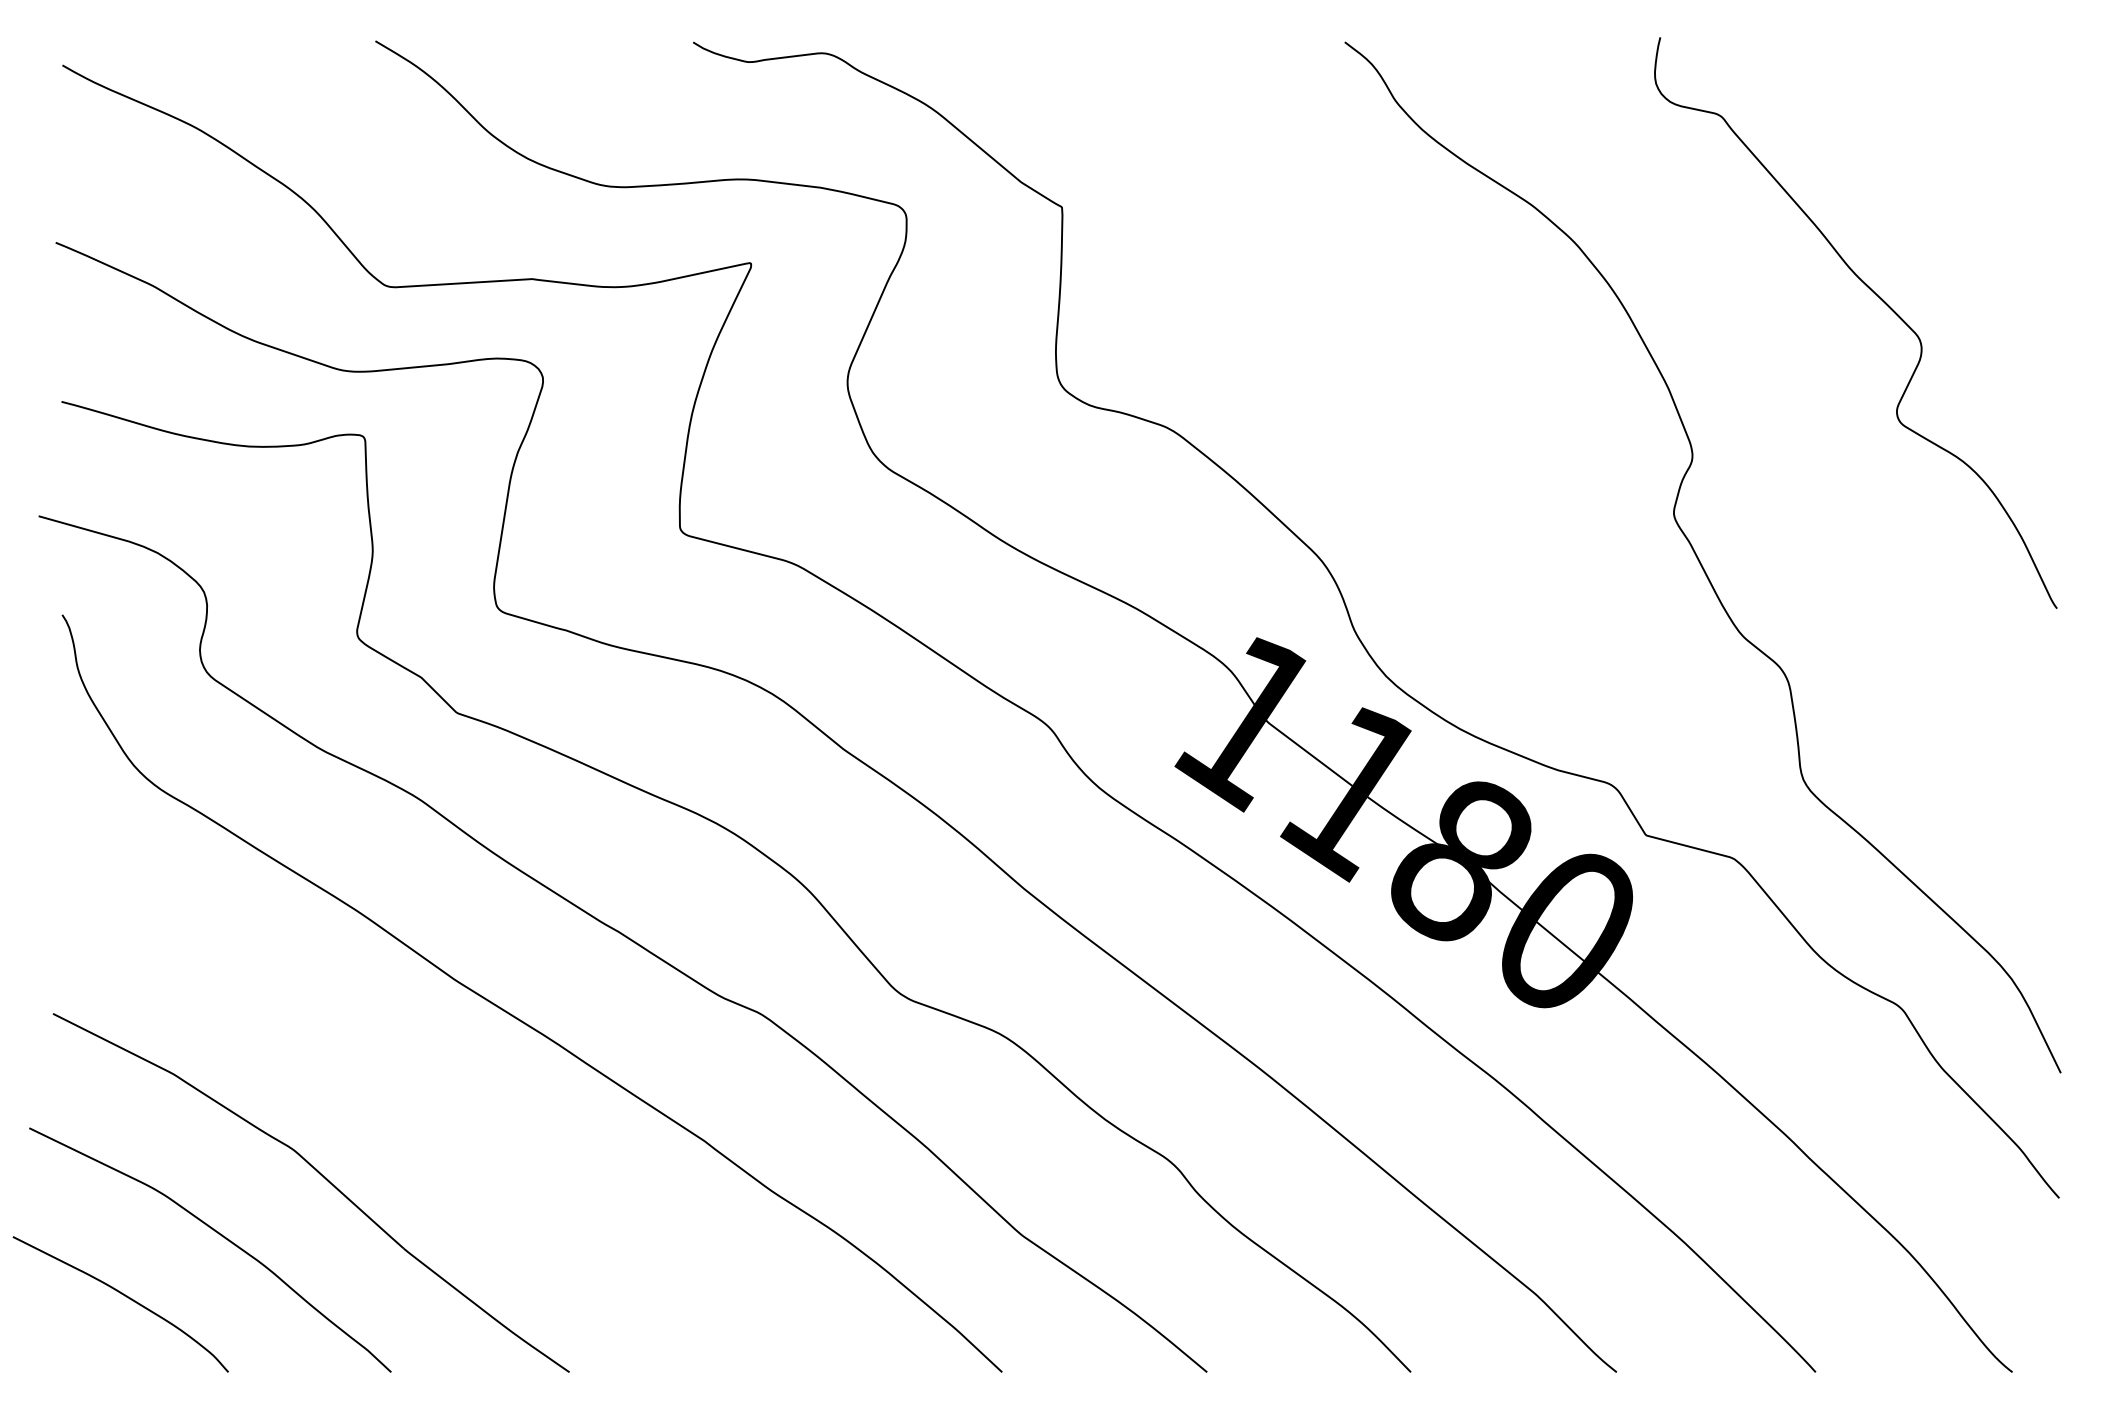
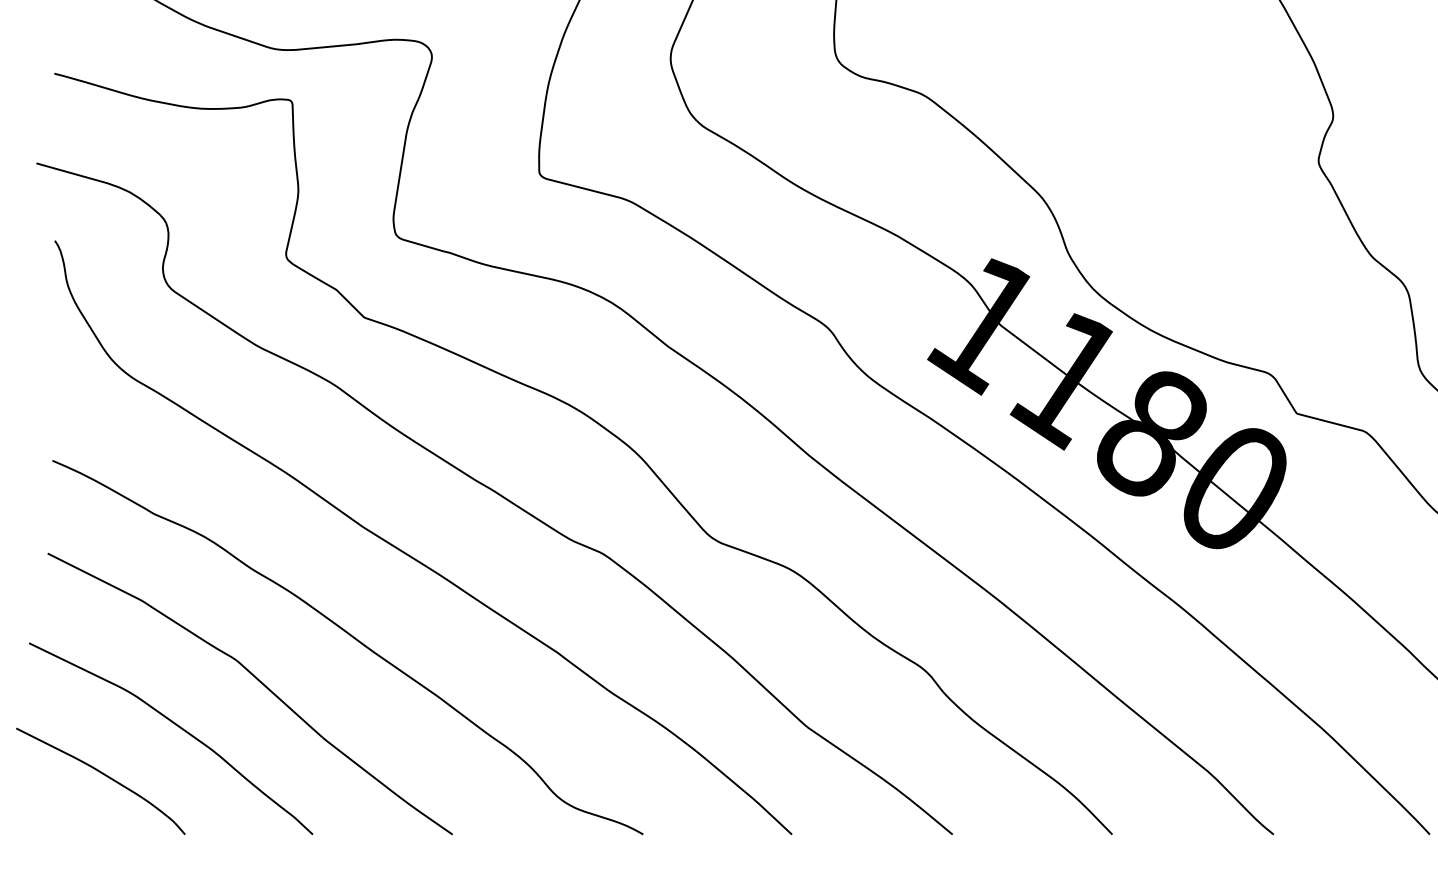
curve: (443, 1122) -> (353, 638), added

